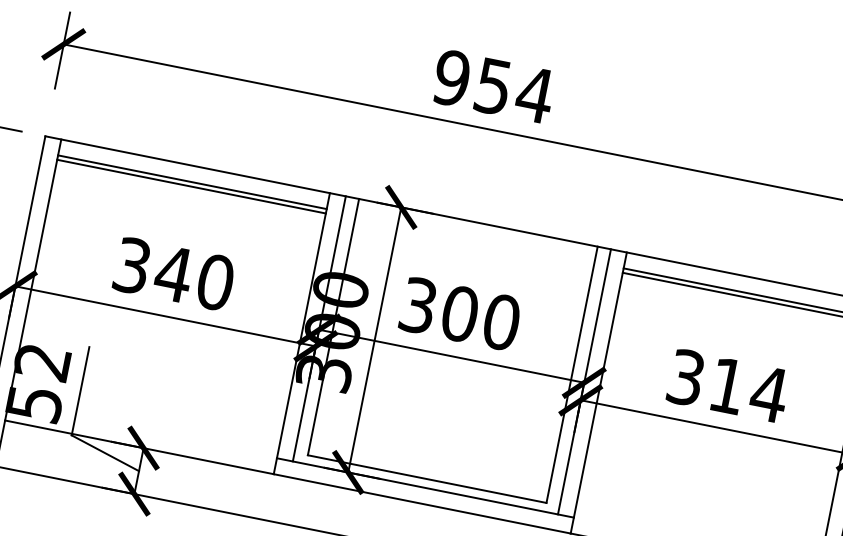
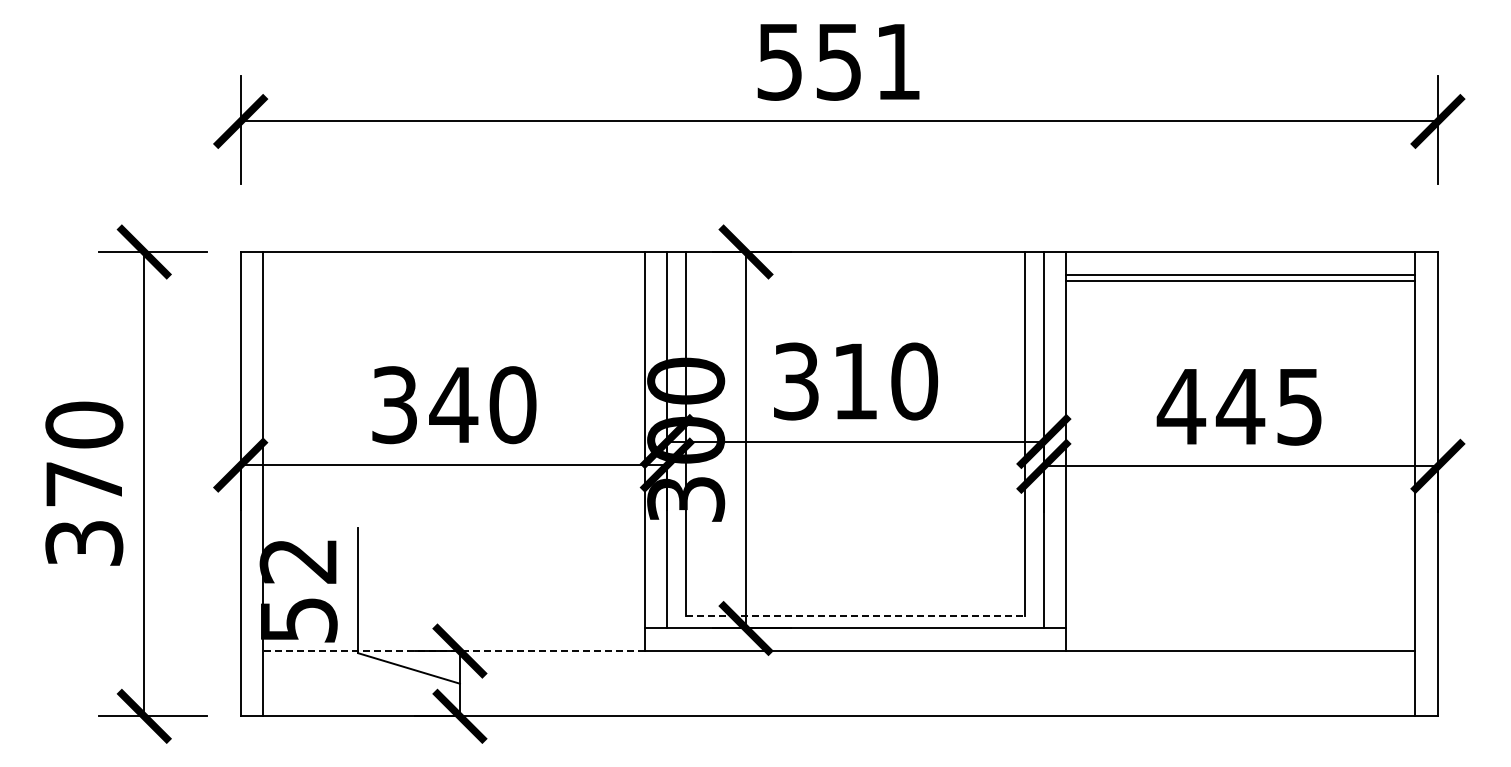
text: (493, 86) -> (839, 61), 954 -> 551
line: (192, 182) -> (453, 274), removed
line: (191, 186) -> (453, 280), removed
text: (460, 313) -> (855, 381), 300 -> 310
text: (727, 385) -> (1240, 406), 314 -> 445
line: (139, 447) -> (454, 651), solid -> dashed
line: (427, 478) -> (856, 615), solid -> dashed

